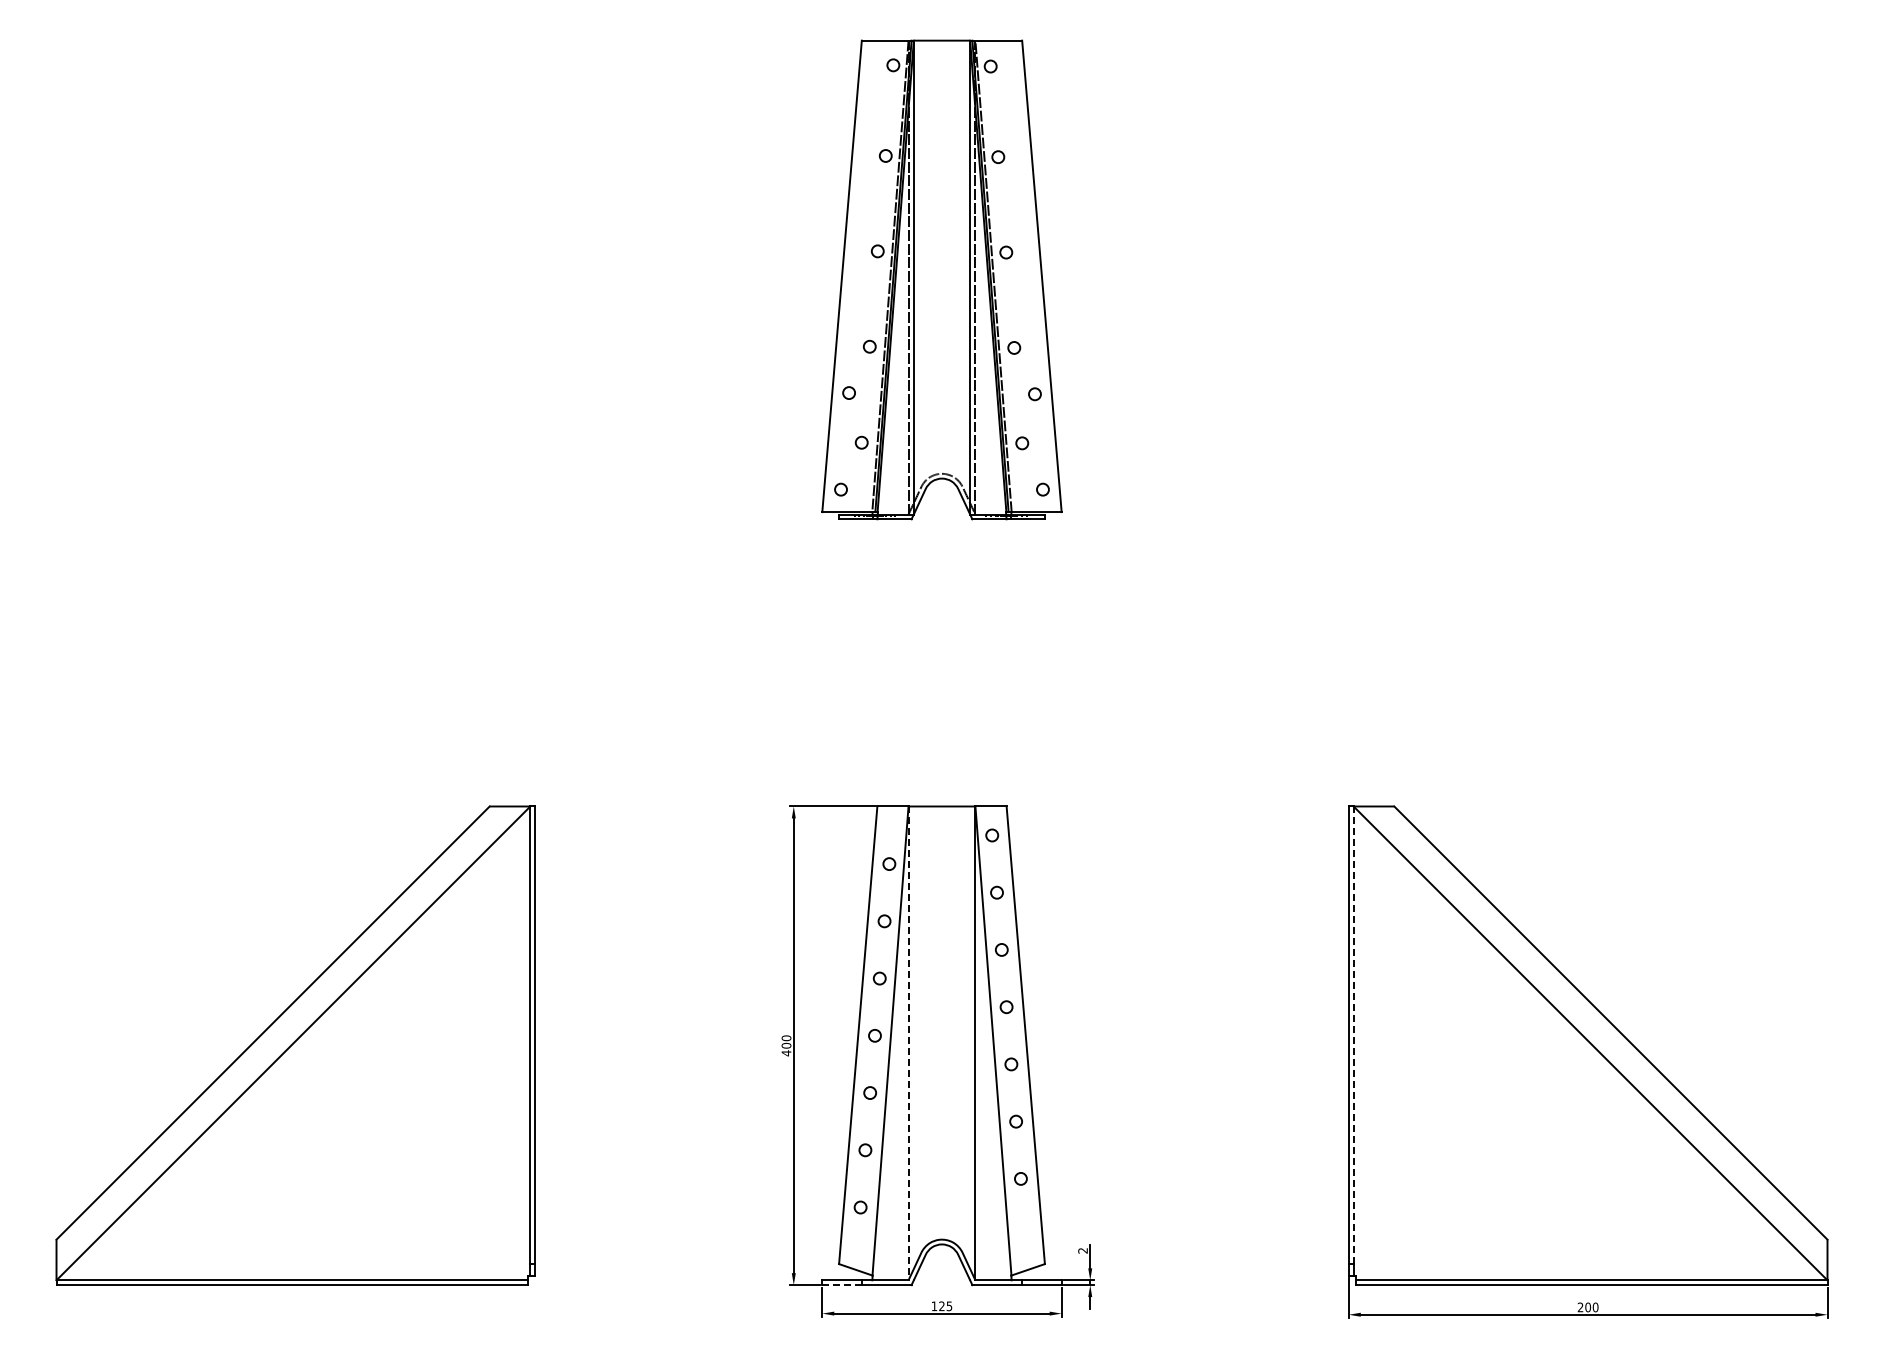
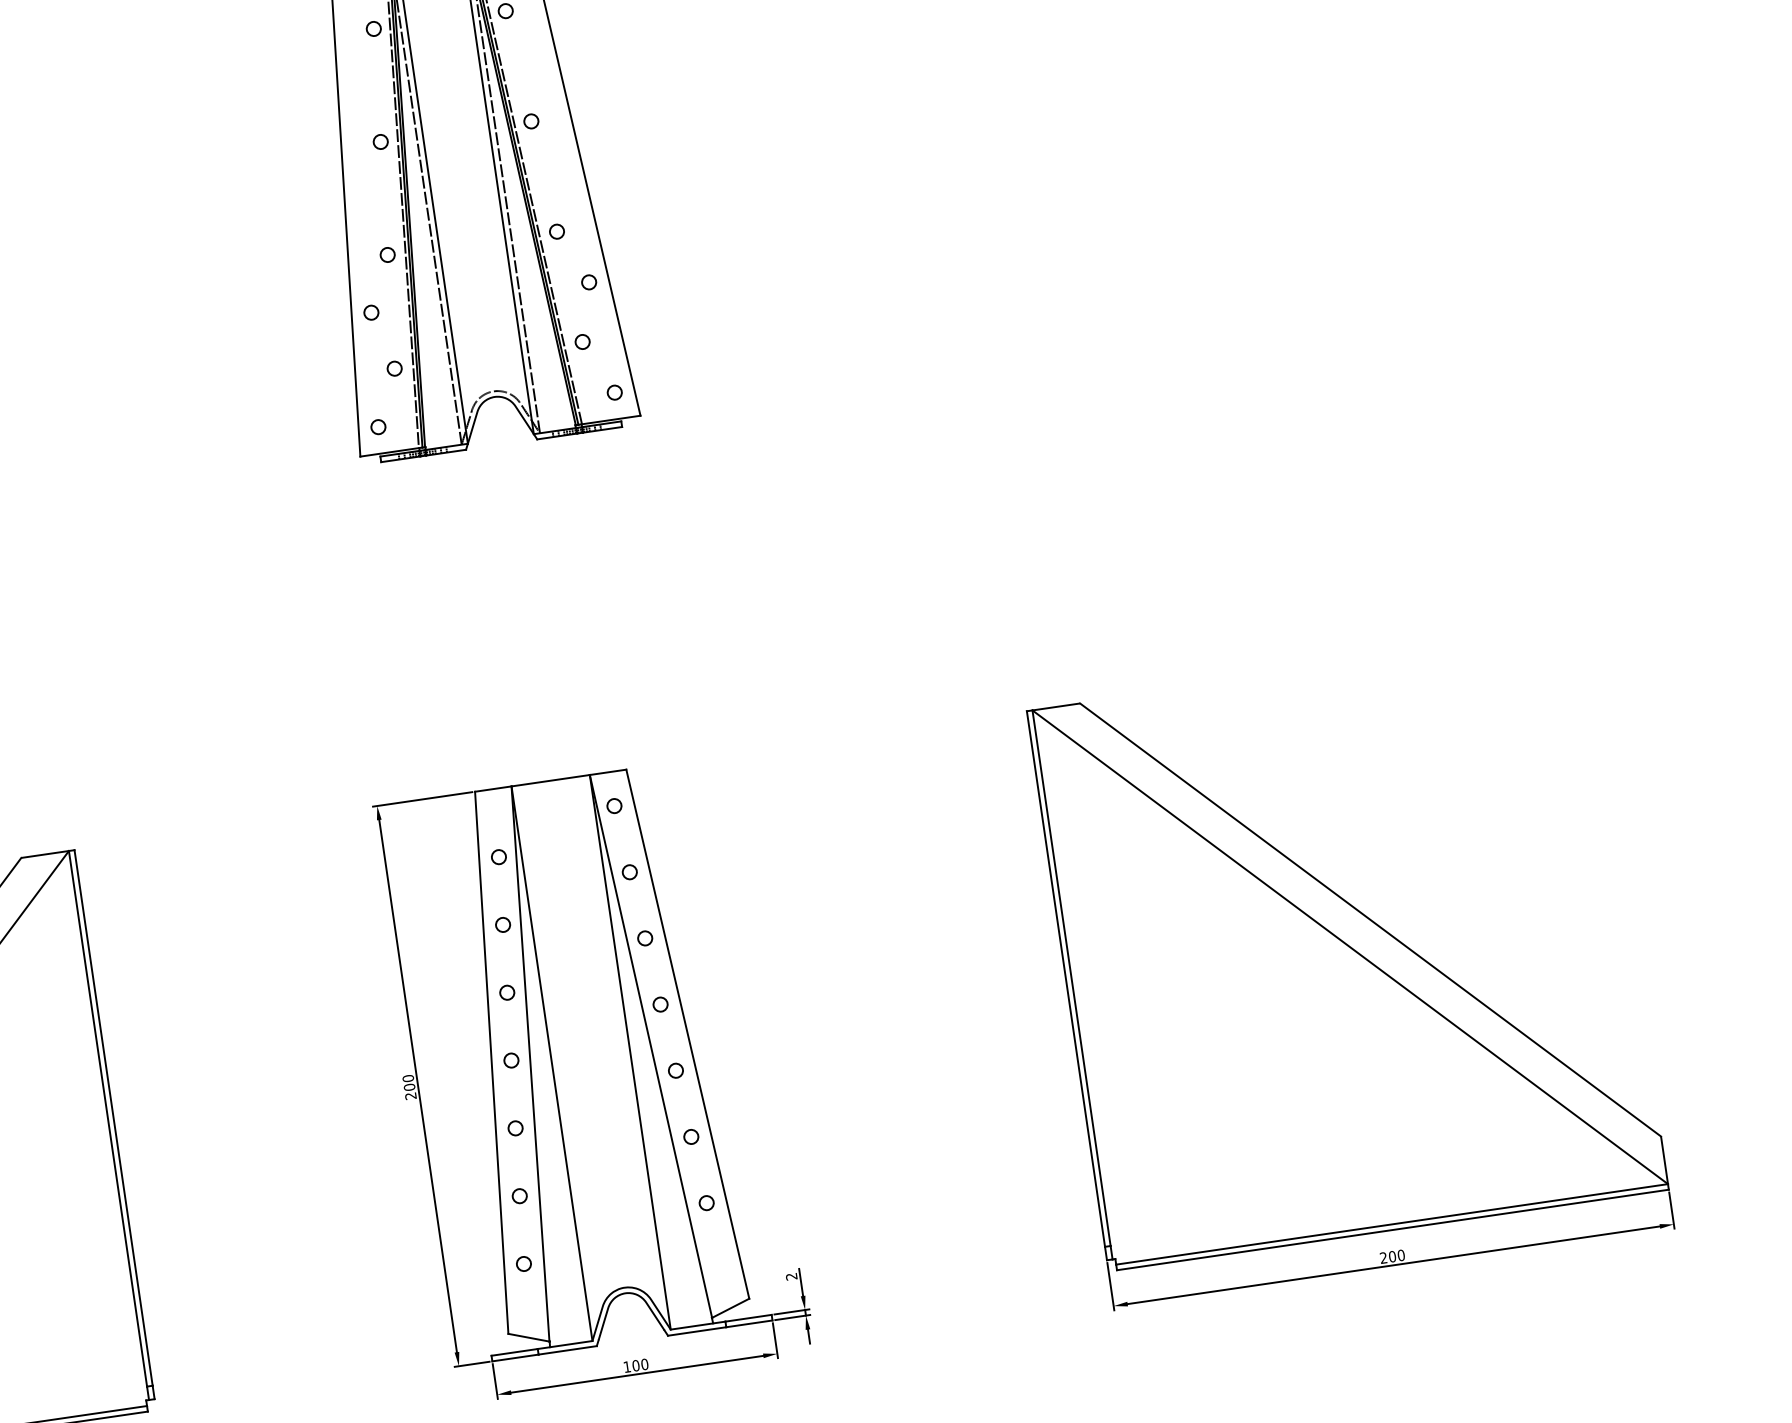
line: (1353, 1035) -> (1071, 978), dashed -> solid
line: (908, 1043) -> (551, 1063), dashed -> solid
text: (786, 1053) -> (410, 1096), 400 -> 200
line: (842, 1285) -> (516, 1358), dashed -> solid
text: (945, 1306) -> (640, 1365), 125 -> 100

